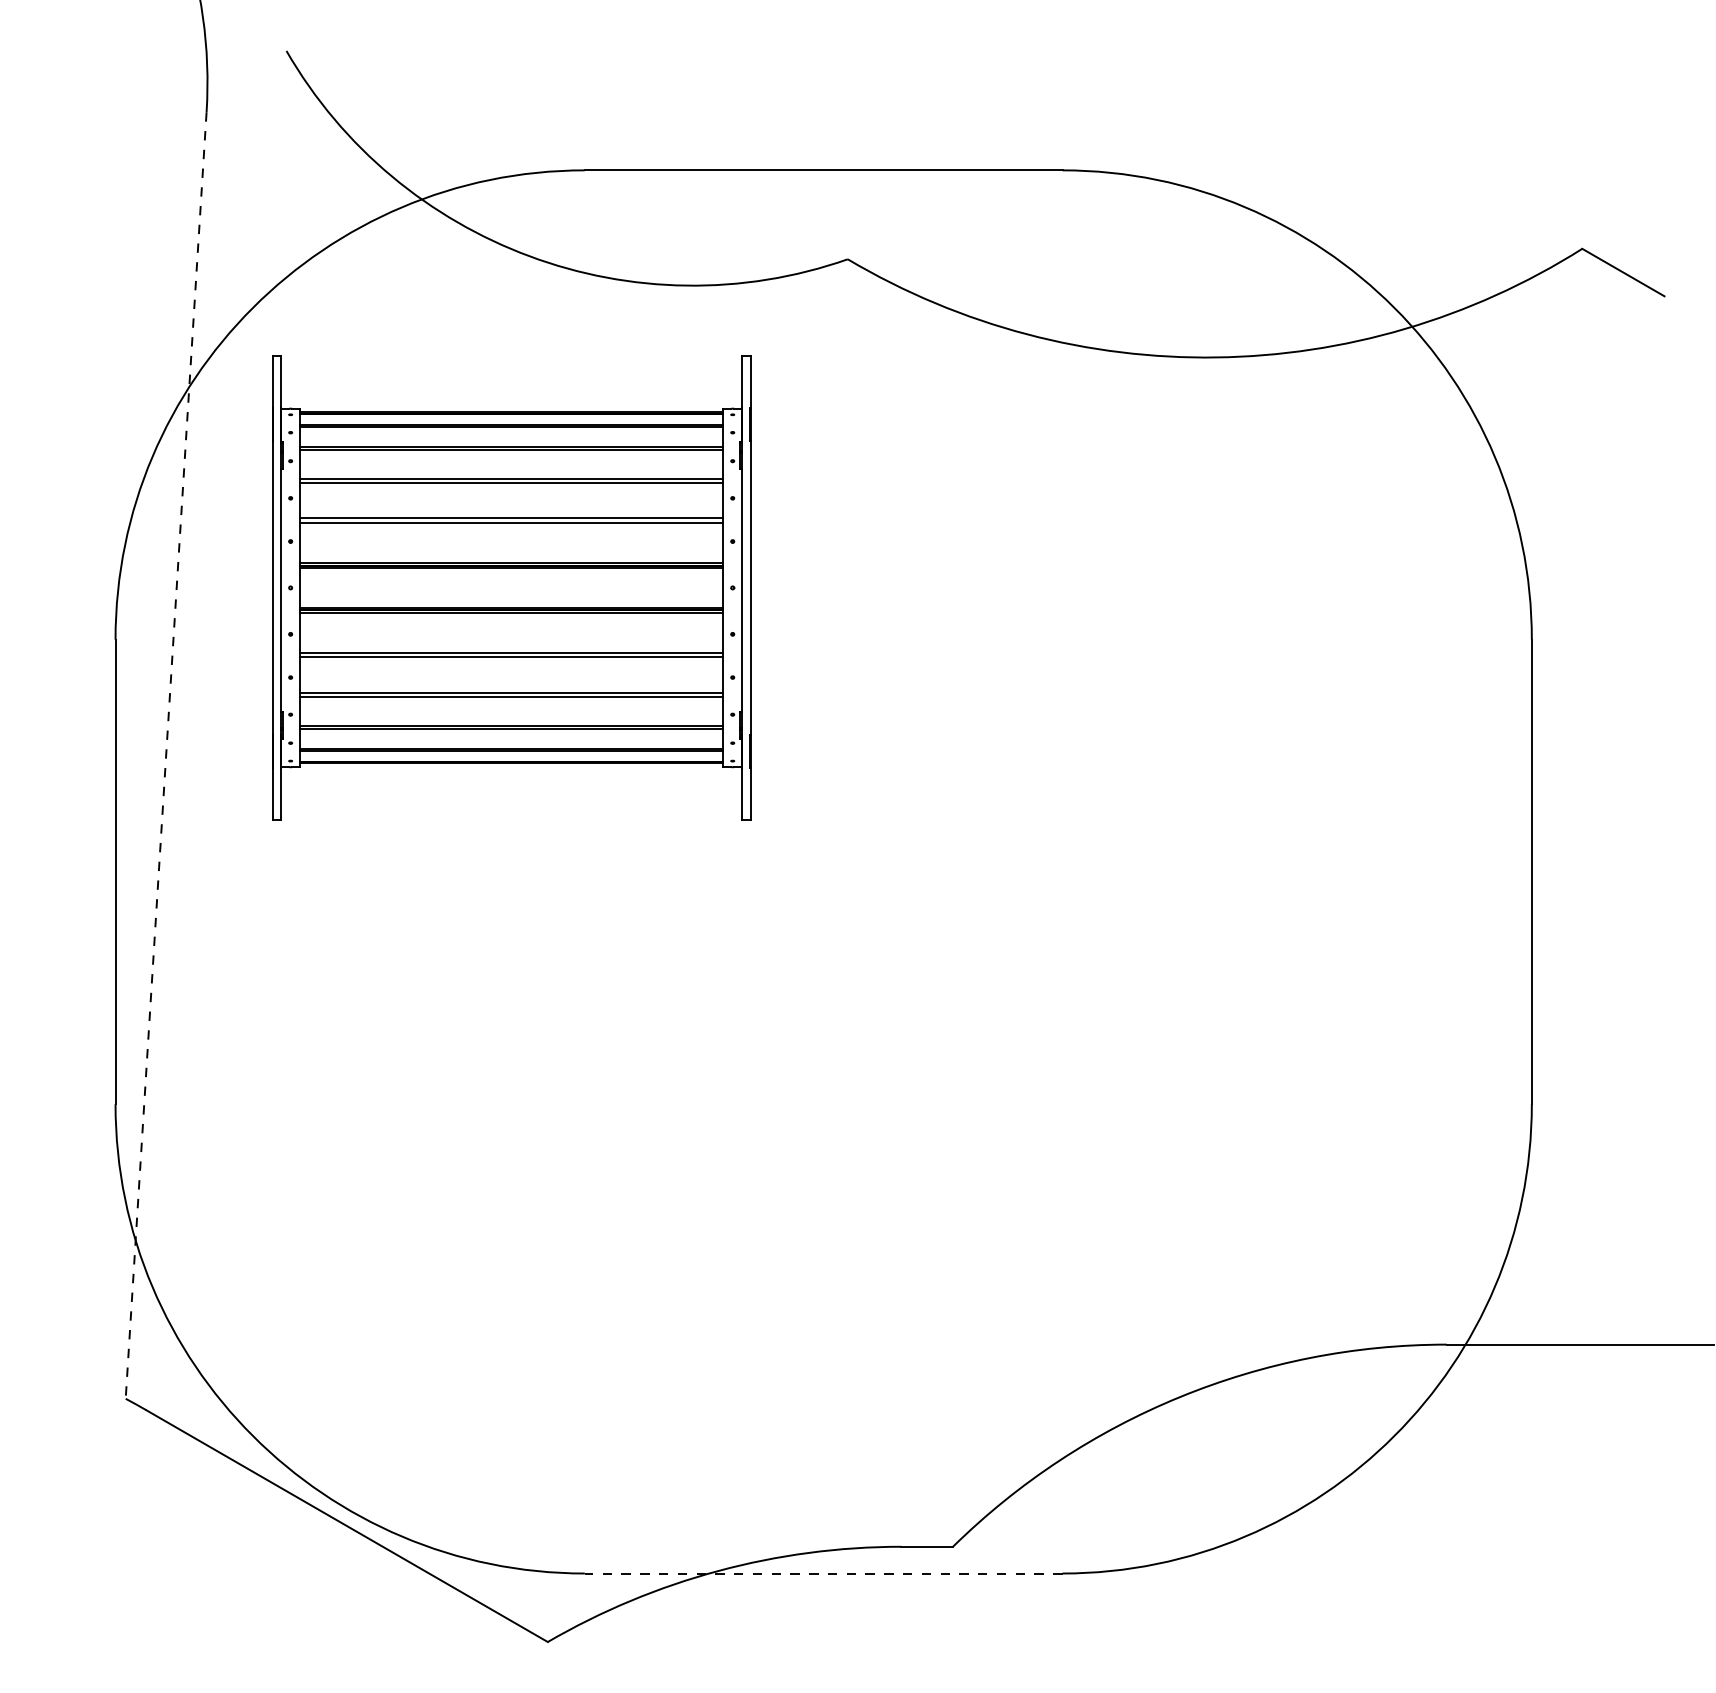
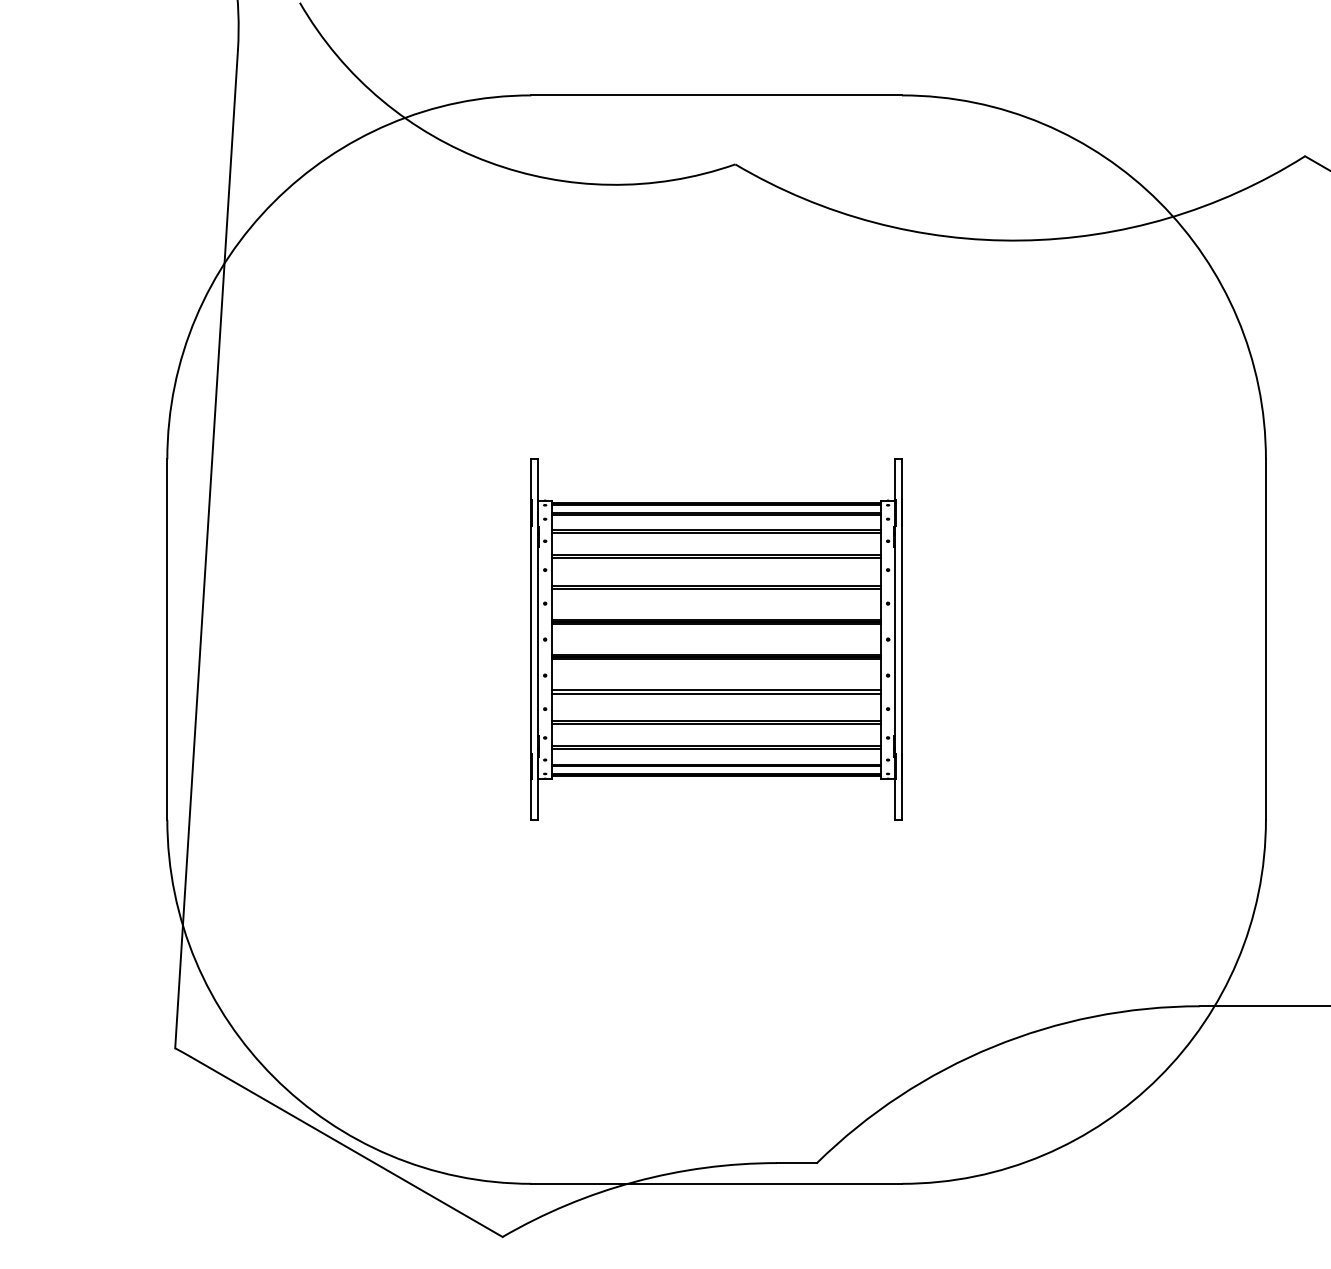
part: (511, 587) -> (716, 639), moved
line: (166, 756) -> (206, 550), dashed -> solid
line: (823, 1573) -> (716, 1183), dashed -> solid

